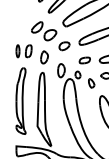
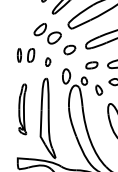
part: (44, 57) -> (48, 62), size x0.6
part: (20, 100) -> (22, 108), size x0.7

